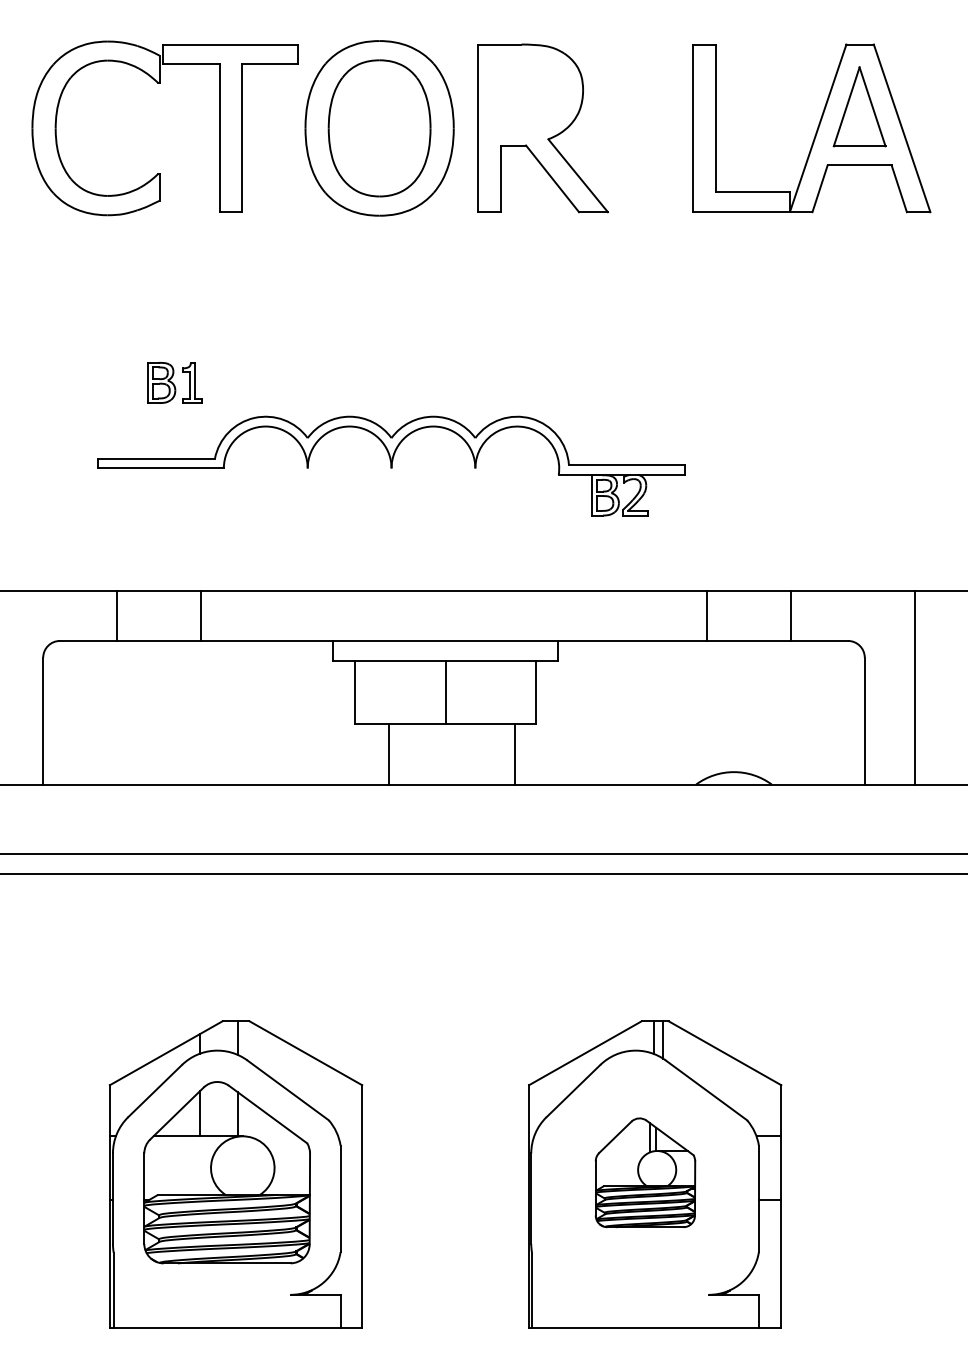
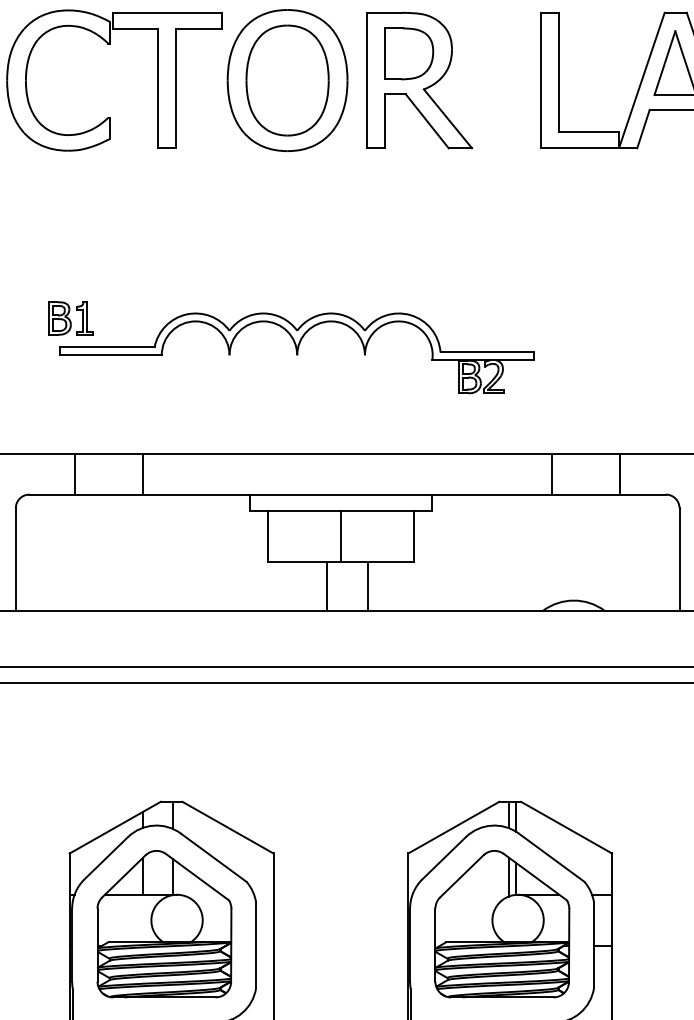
part: (530, 95) -> (409, 54), added
part: (174, 382) -> (70, 318), moved
line: (388, 754) -> (327, 586), moved
line: (515, 754) -> (368, 586), moved
part: (645, 1172) -> (502, 924), size x1.67

